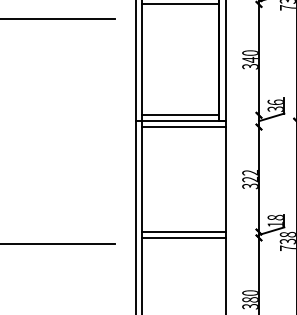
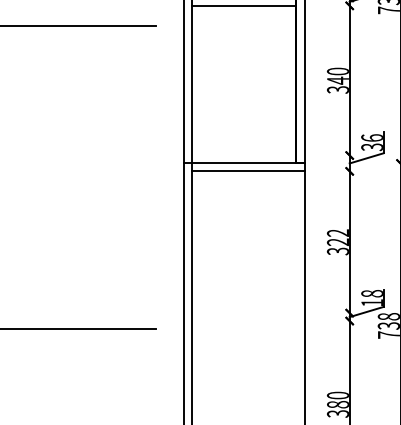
line: (180, 115) -> (243, 155), removed
line: (183, 232) -> (247, 313), removed
line: (183, 237) -> (247, 320), removed

